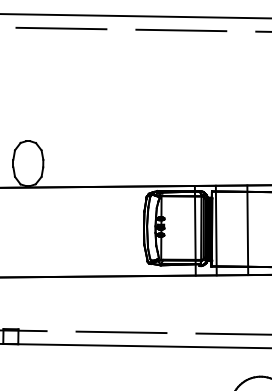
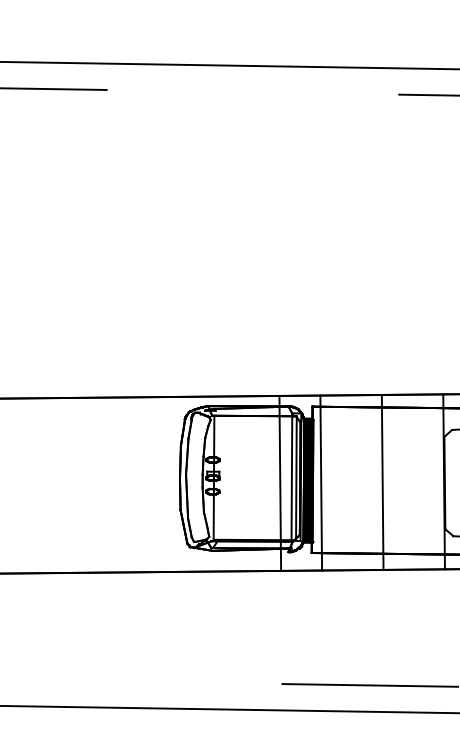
line: (181, 30) -> (253, 92), removed
line: (121, 331) -> (136, 680), removed

